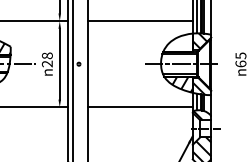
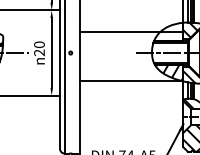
line: (140, 21) -> (131, 32), moved
text: (47, 55) -> (39, 44), 28 -> 20
line: (140, 107) -> (131, 81), moved

